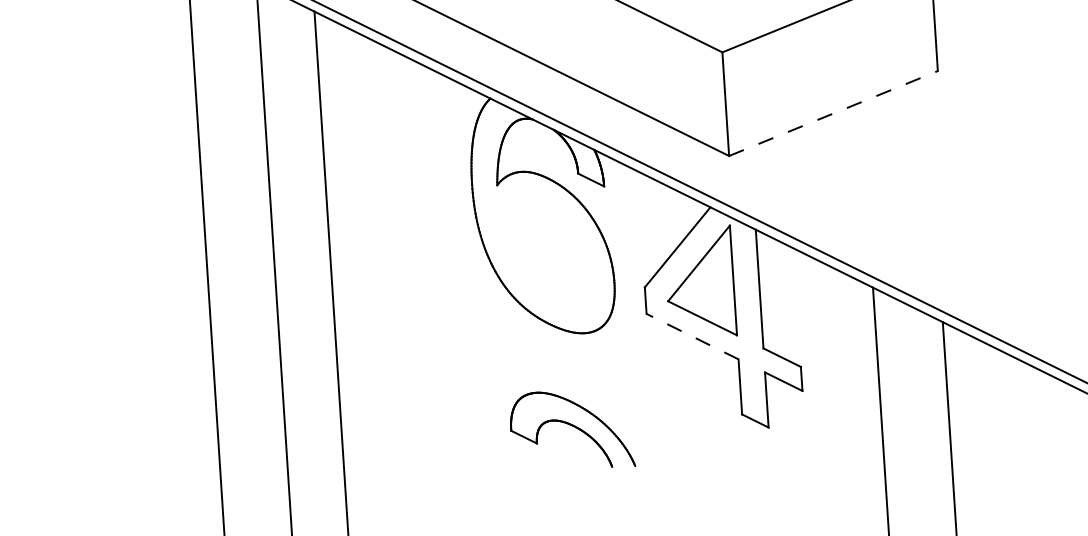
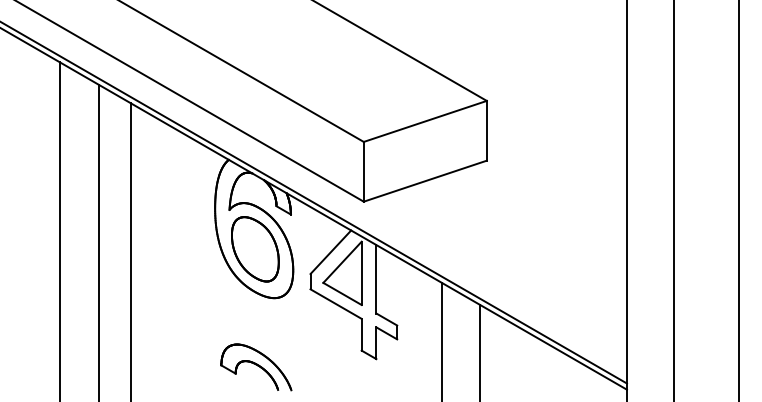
line: (833, 114) -> (425, 181), dashed -> solid
part: (546, 251) -> (255, 249), added
line: (693, 337) -> (336, 304), dashed -> solid
part: (572, 430) -> (256, 367), moved

